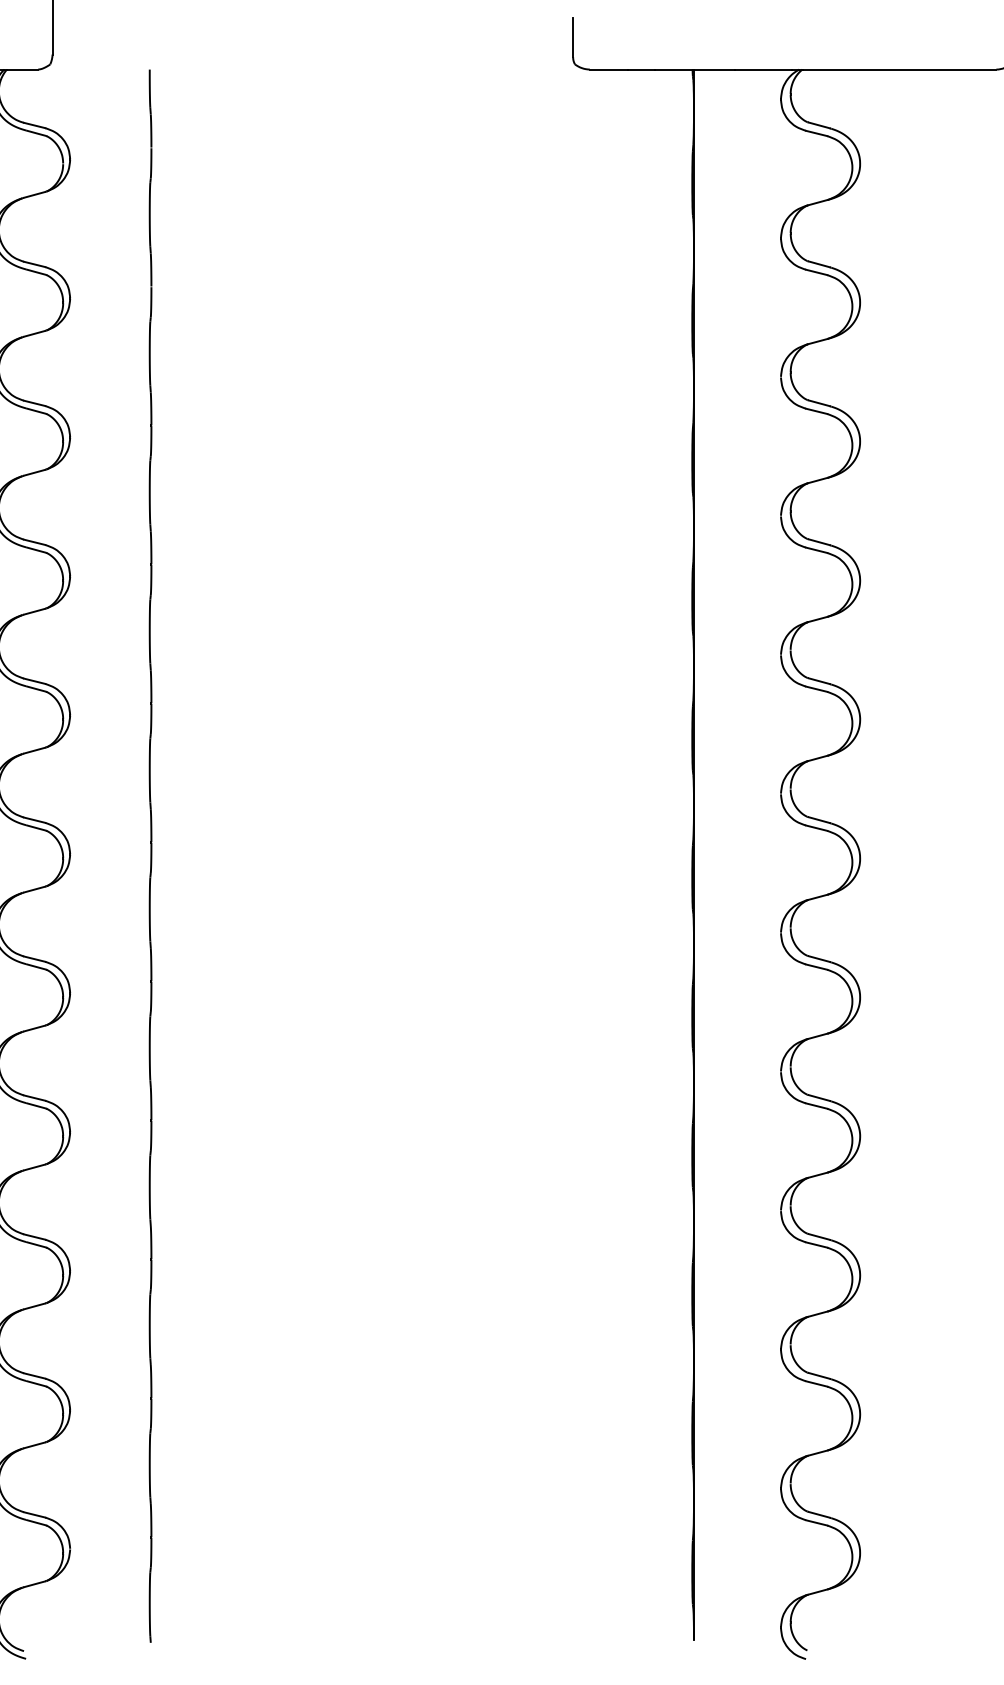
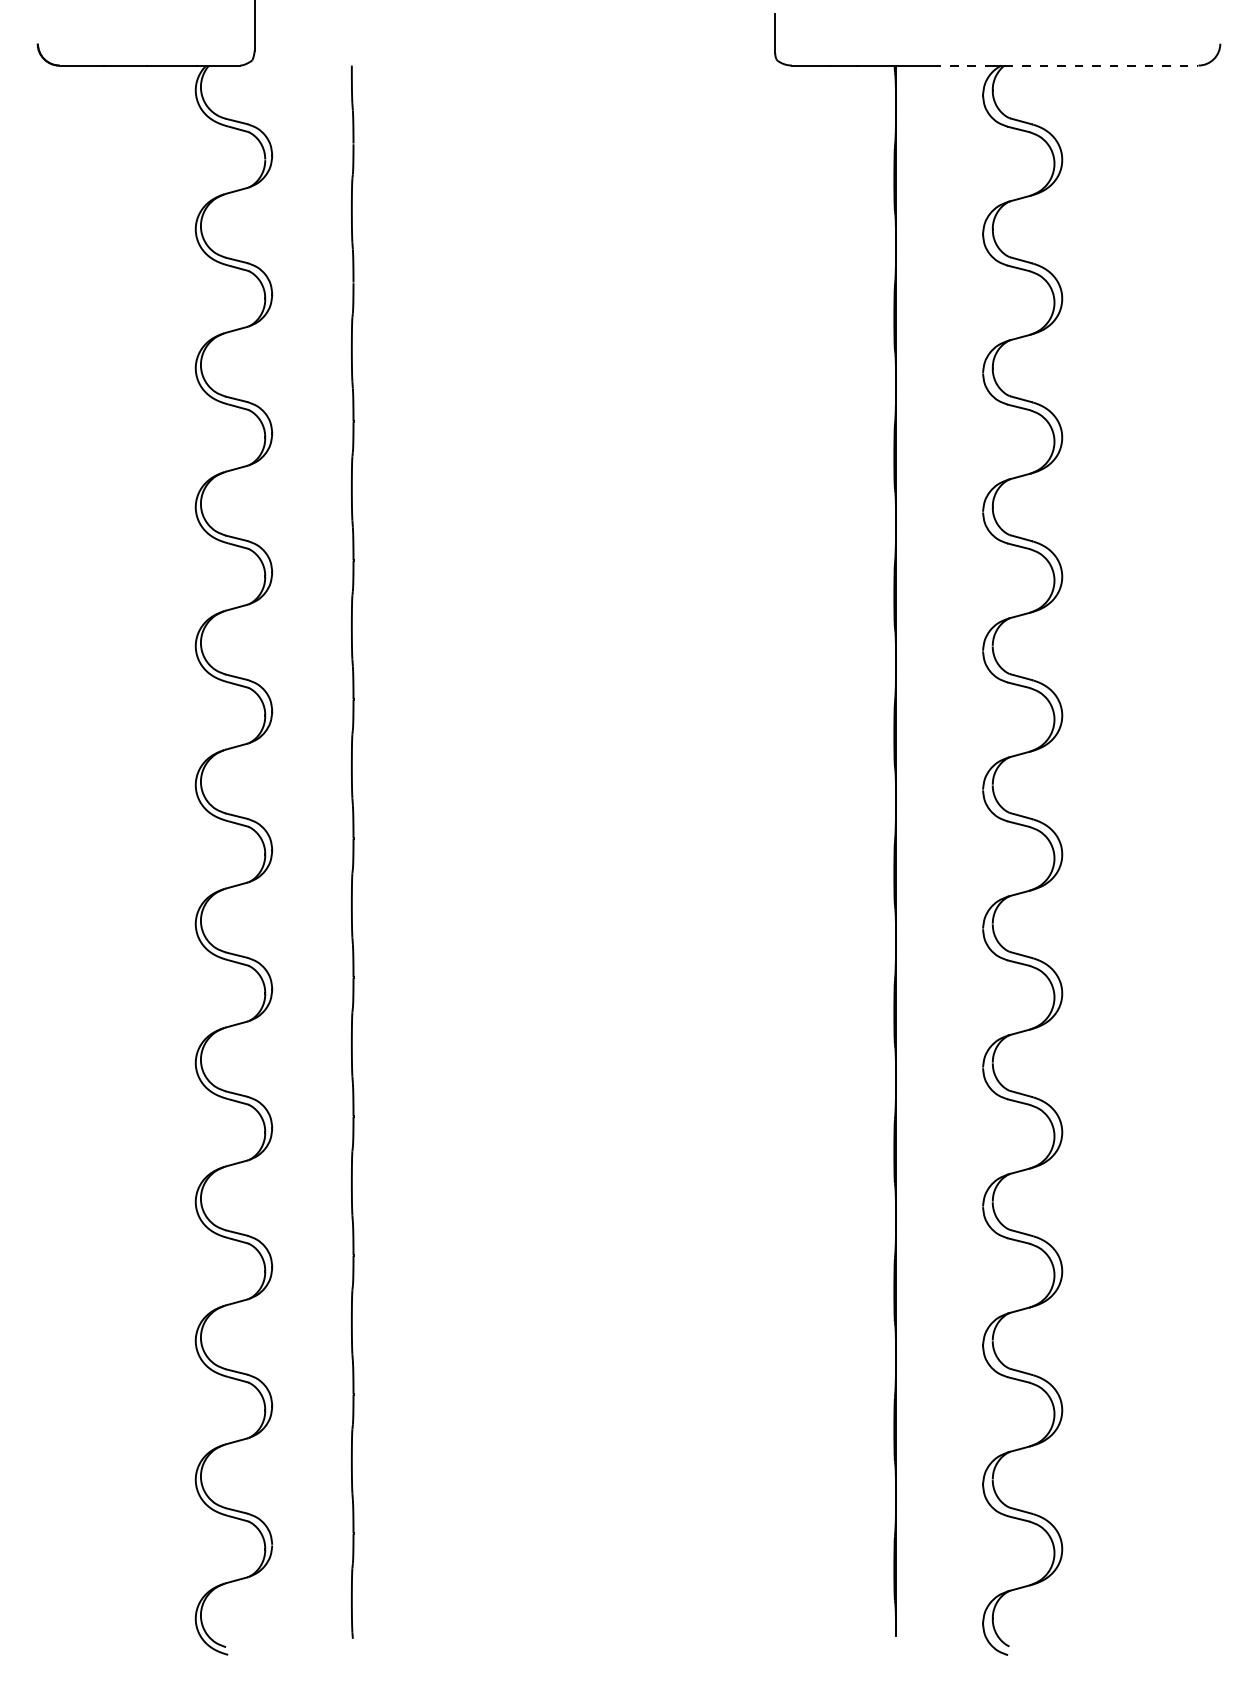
line: (762, 69) -> (964, 65), solid -> dashed
line: (899, 69) -> (1101, 65), solid -> dashed

